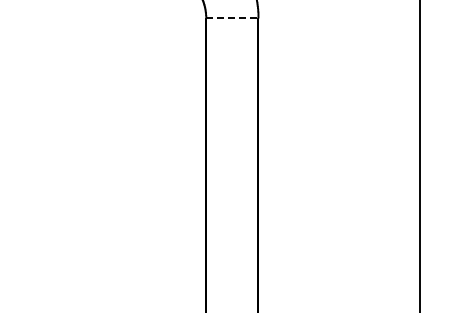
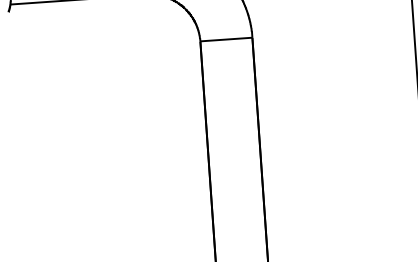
line: (232, 18) -> (226, 39), dashed -> solid

